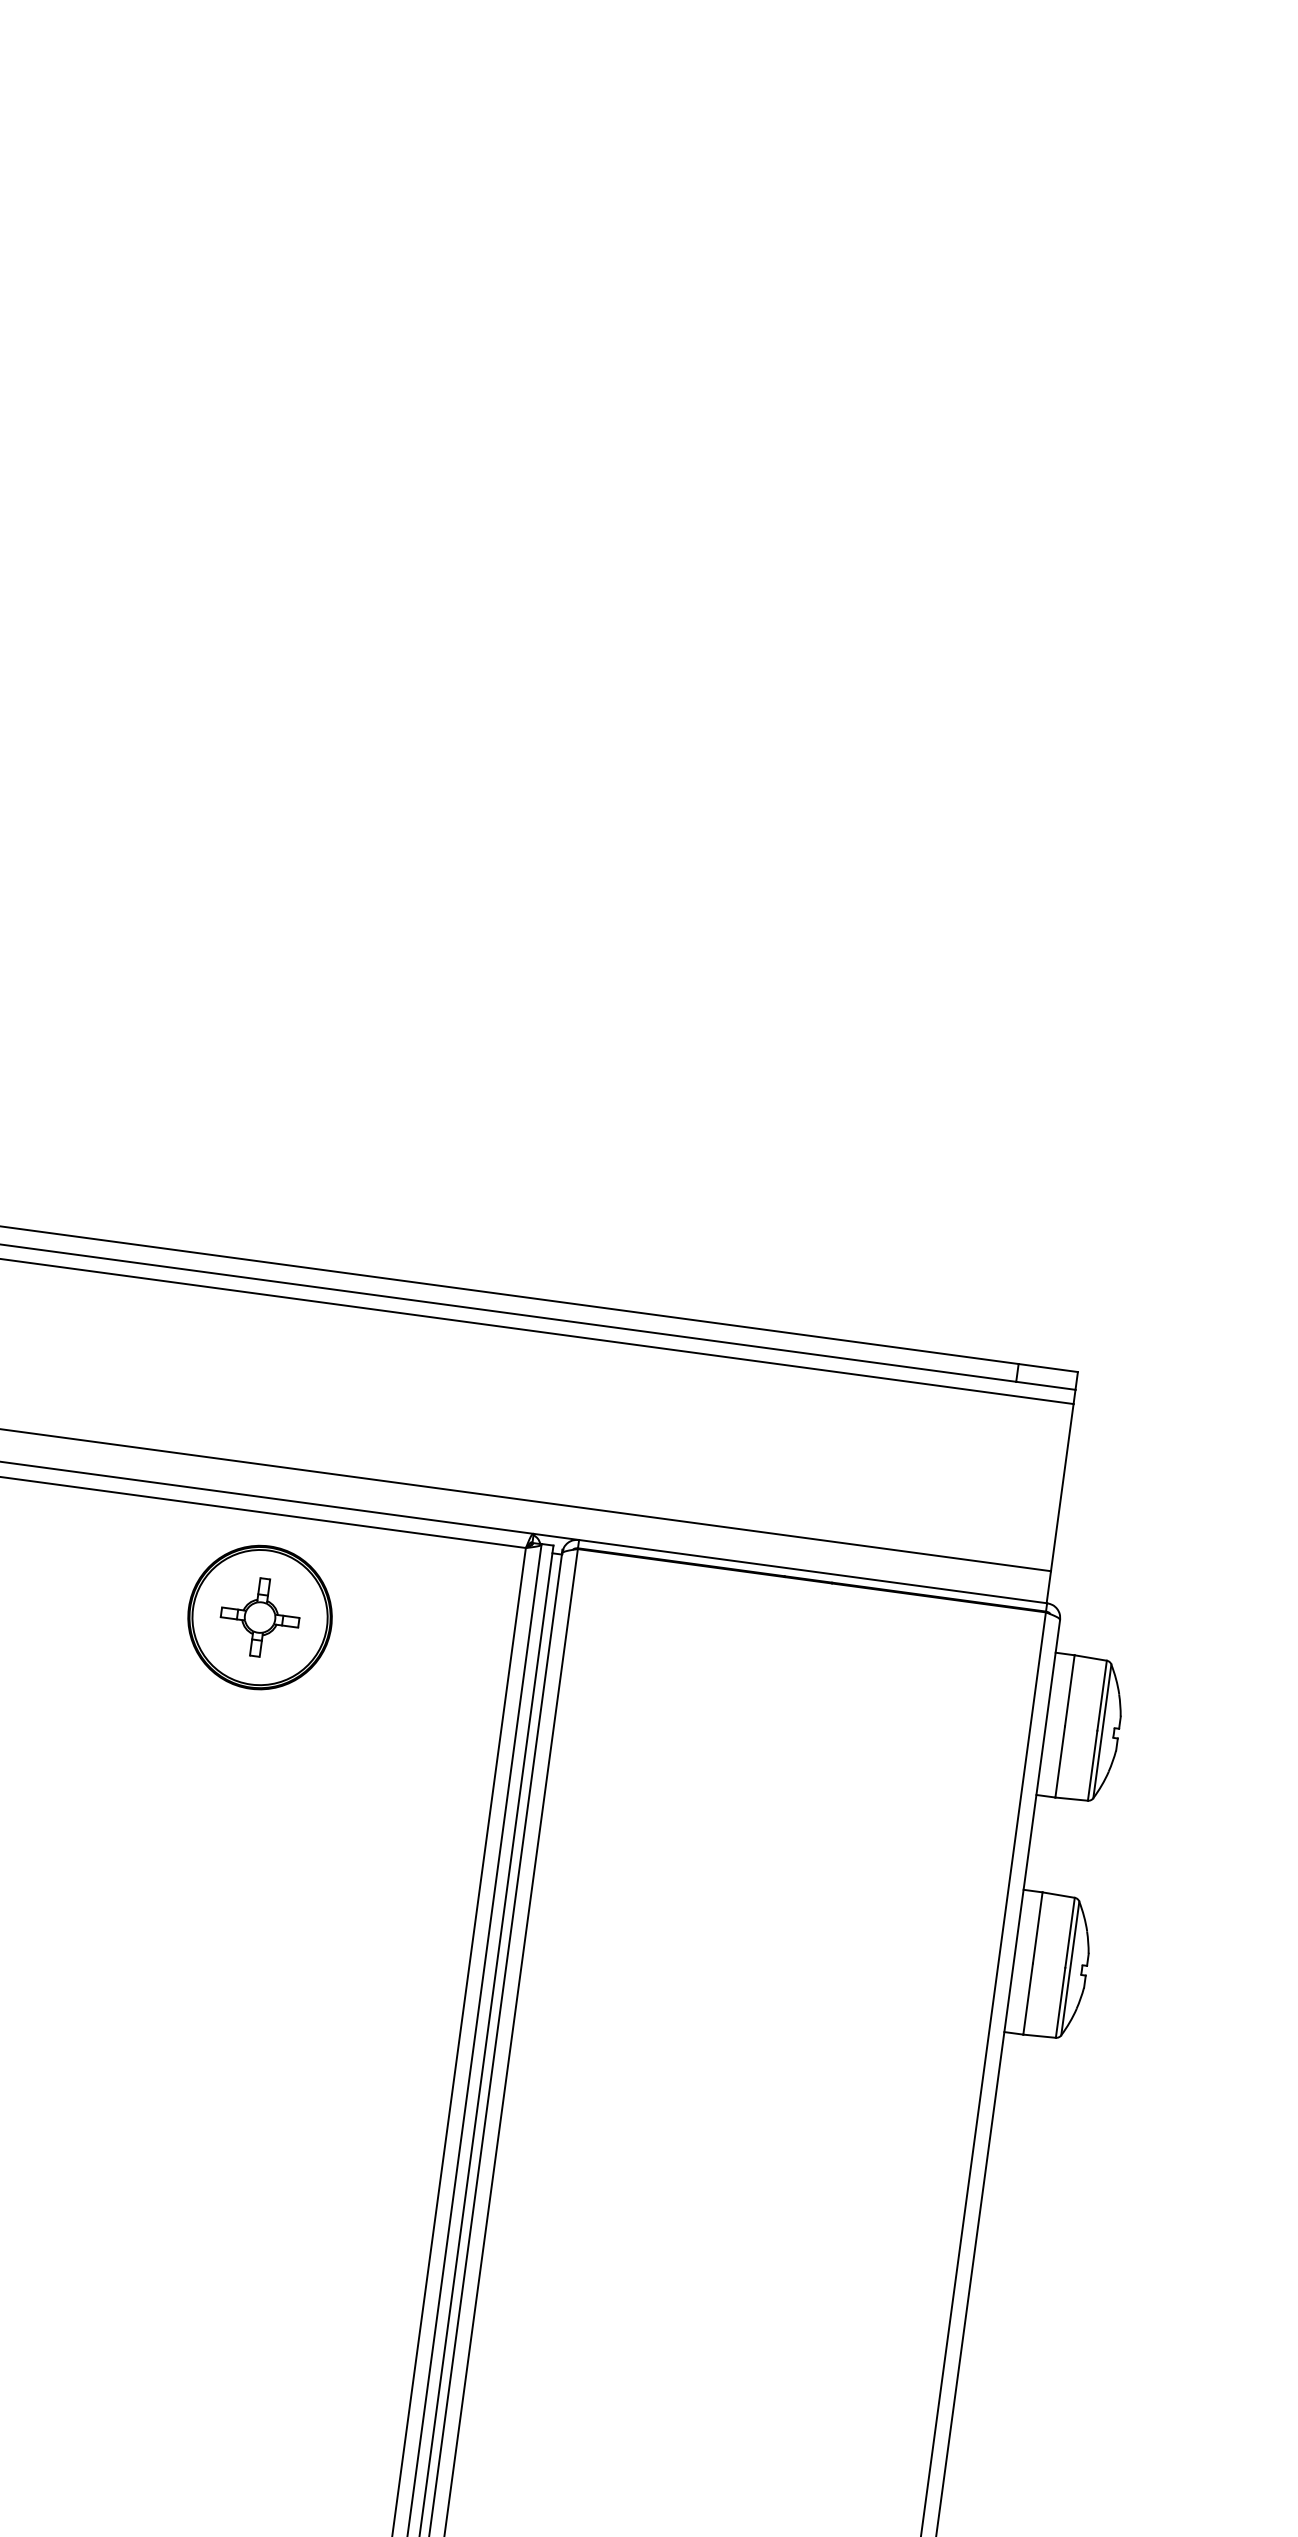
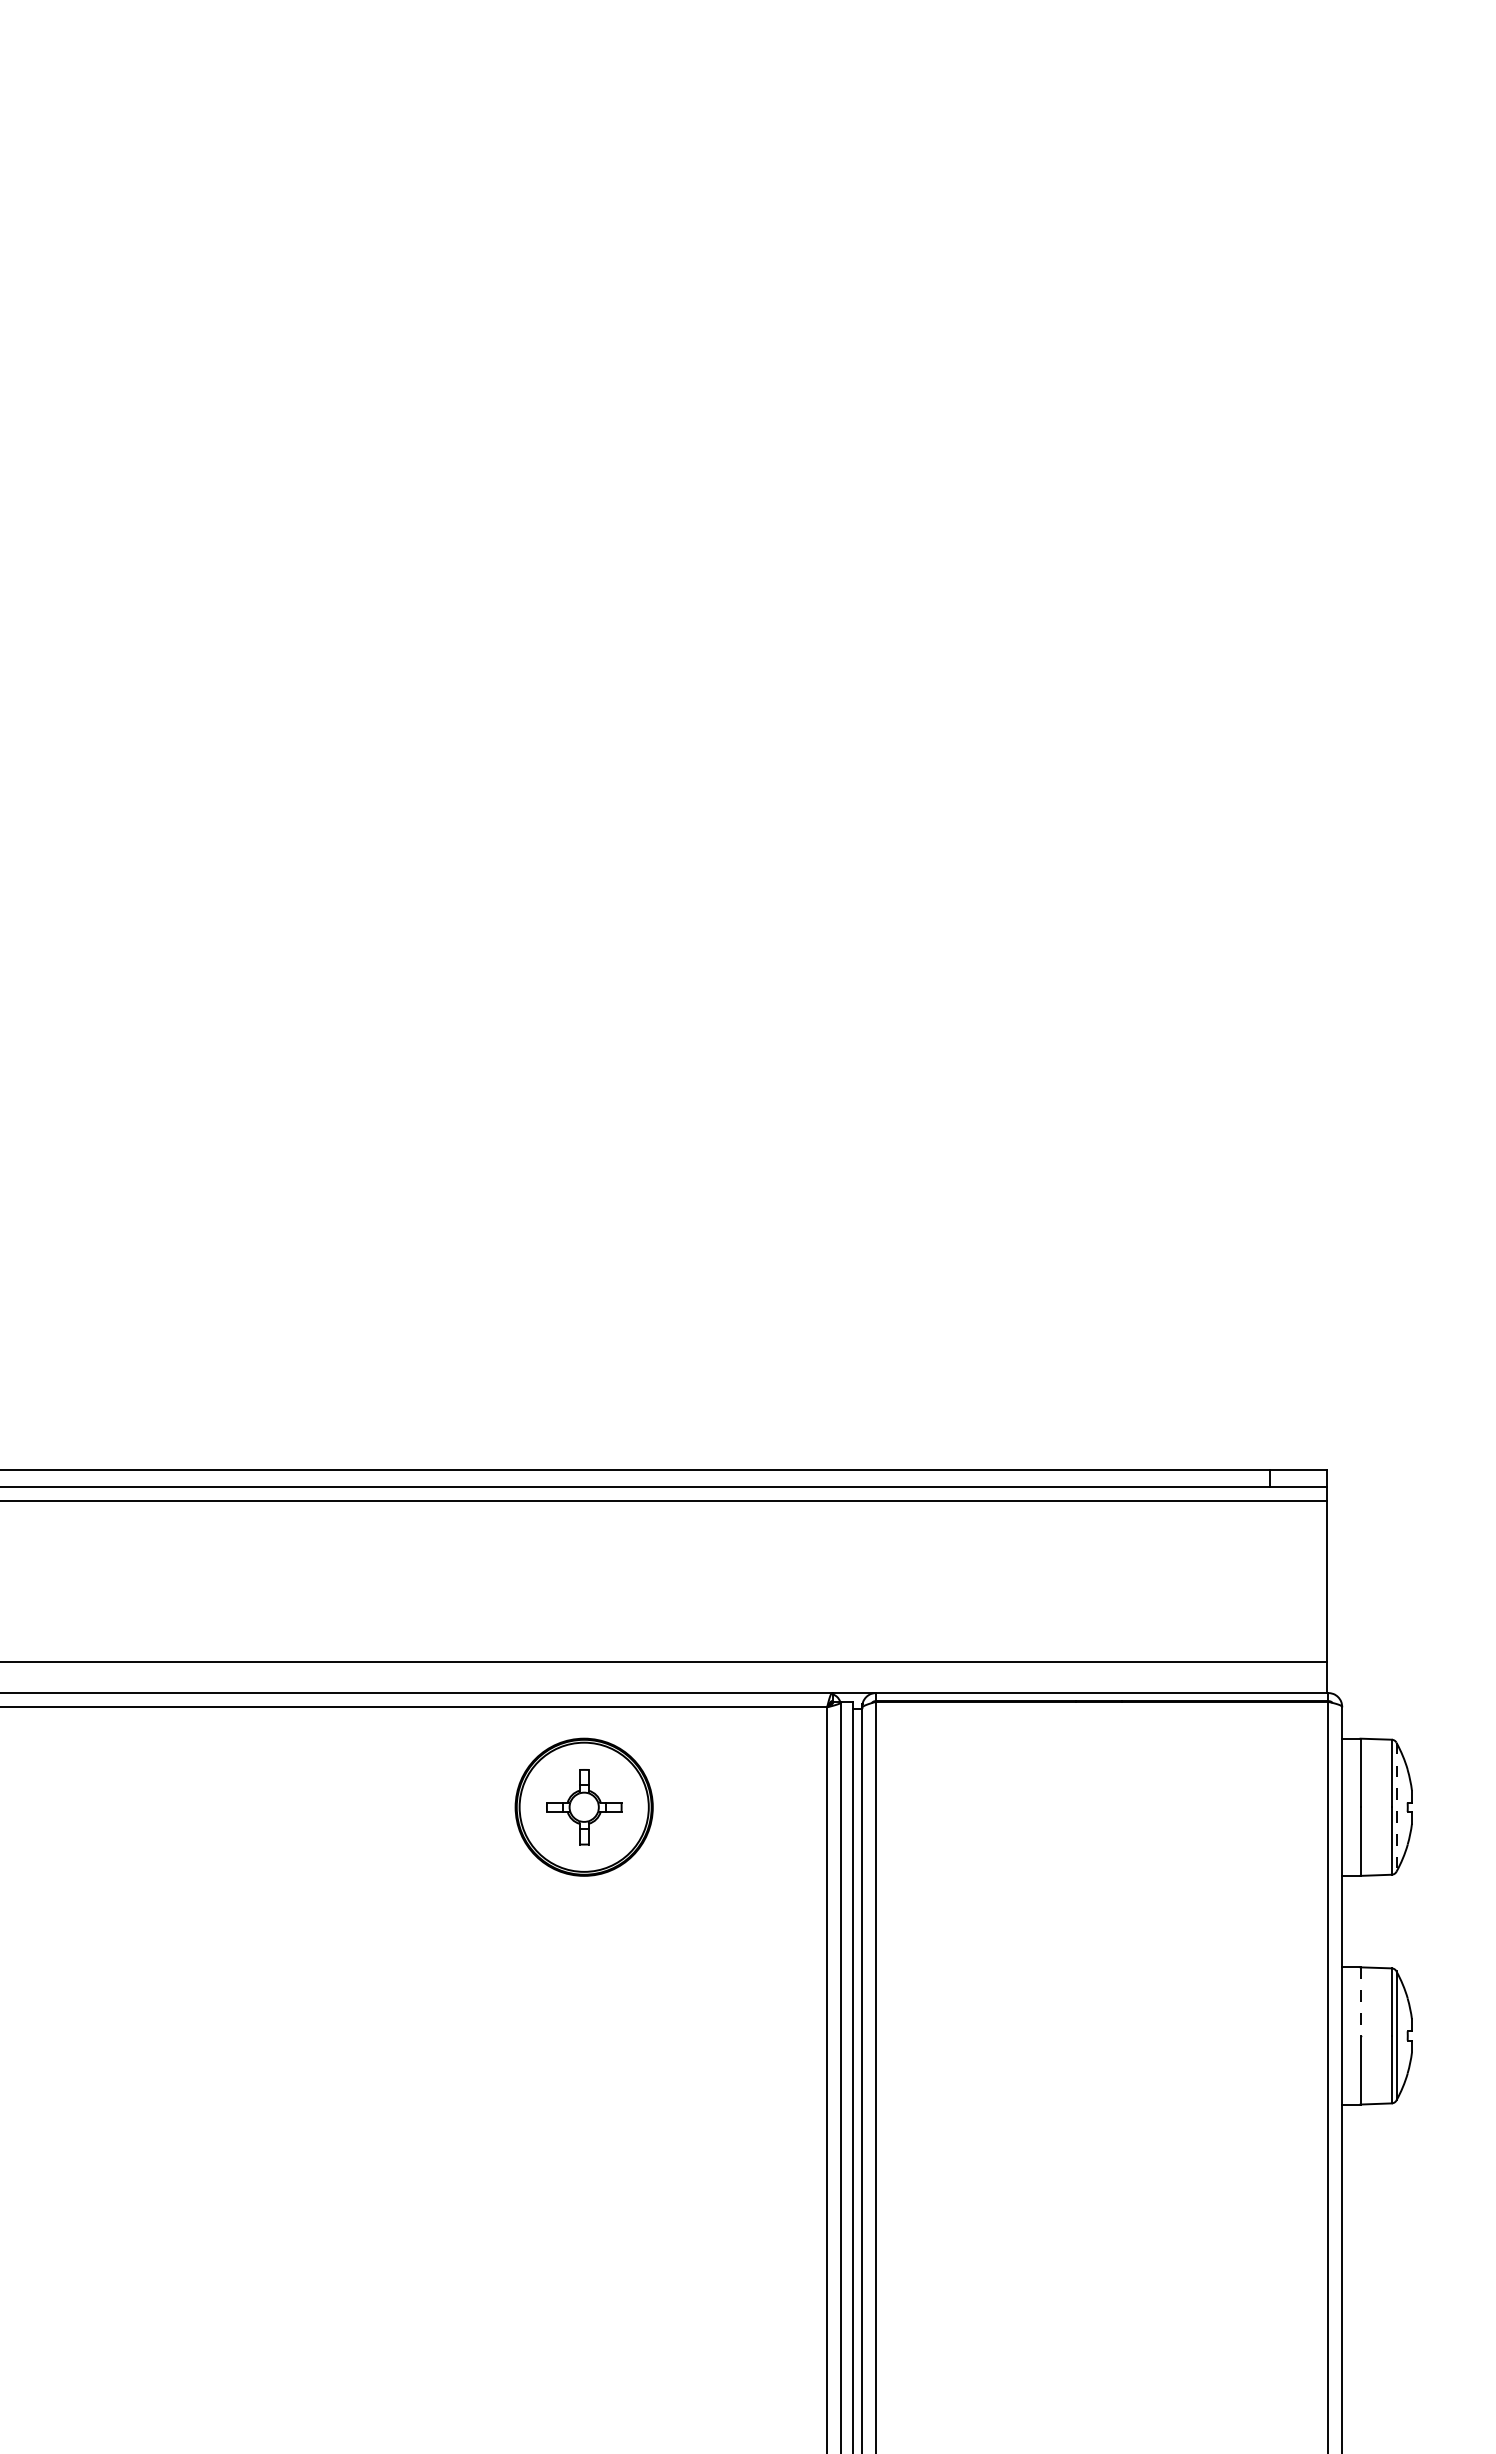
line: (1102, 1731) -> (1396, 1807), solid -> dashed
line: (1037, 1928) -> (1360, 2002), solid -> dashed

